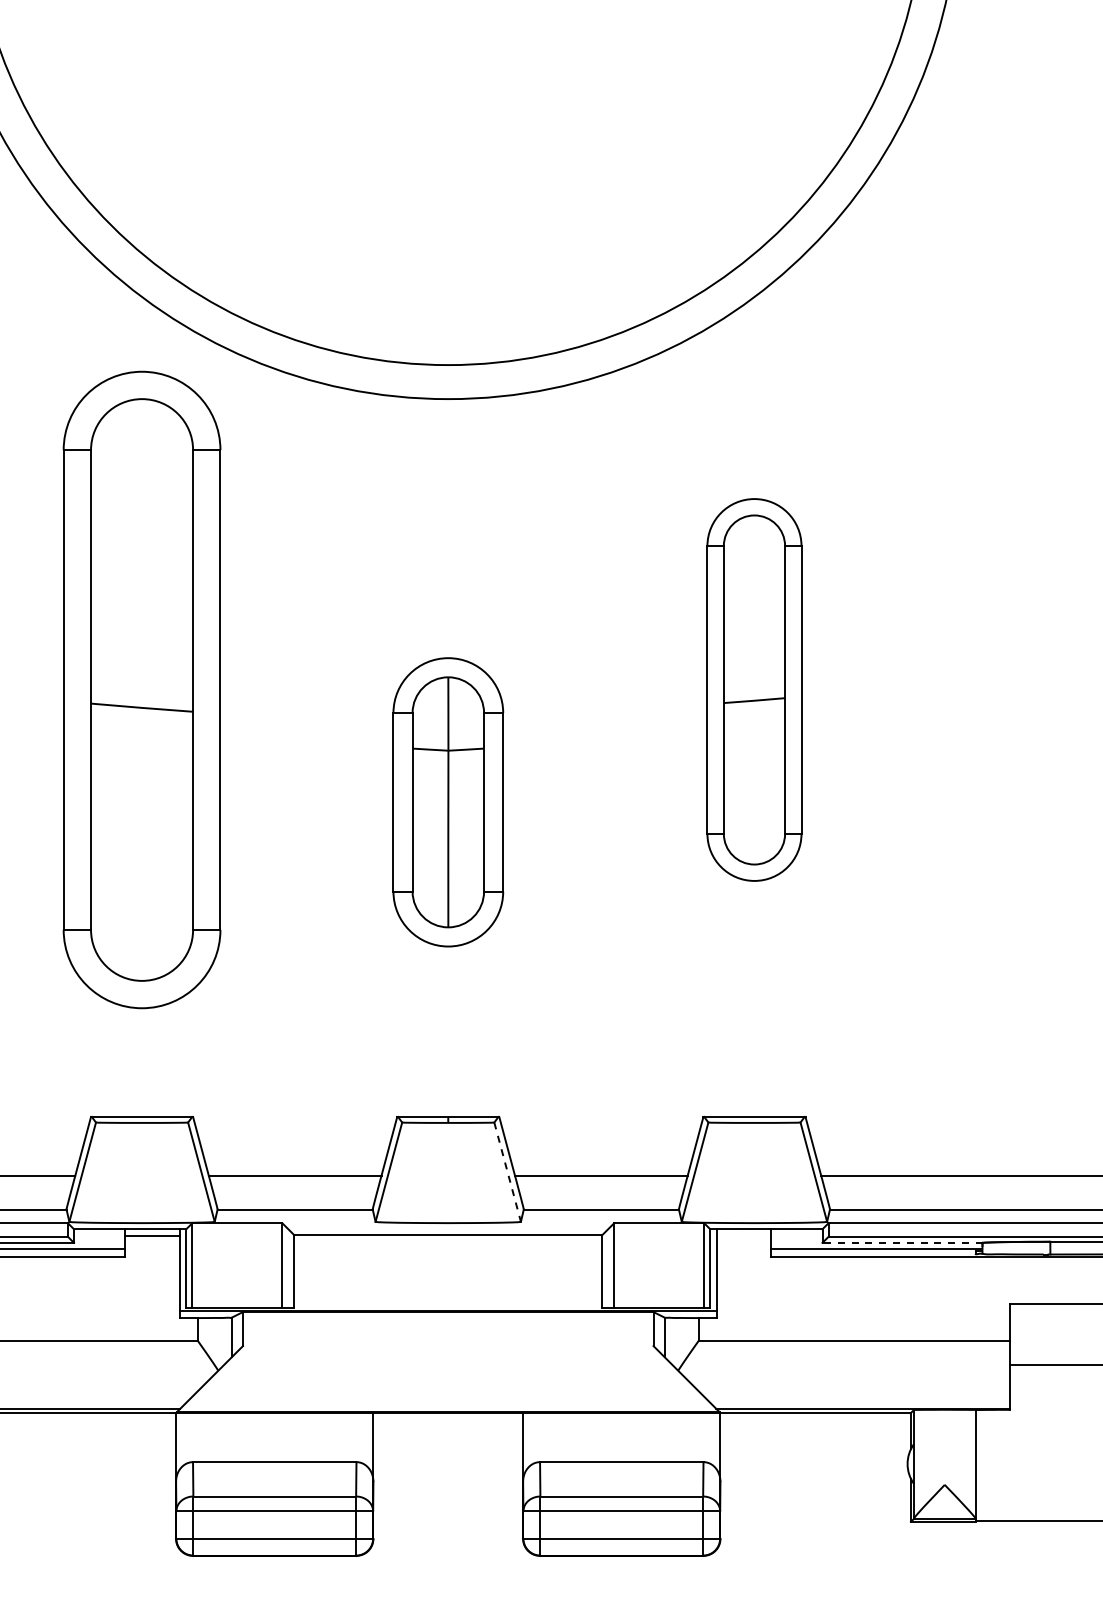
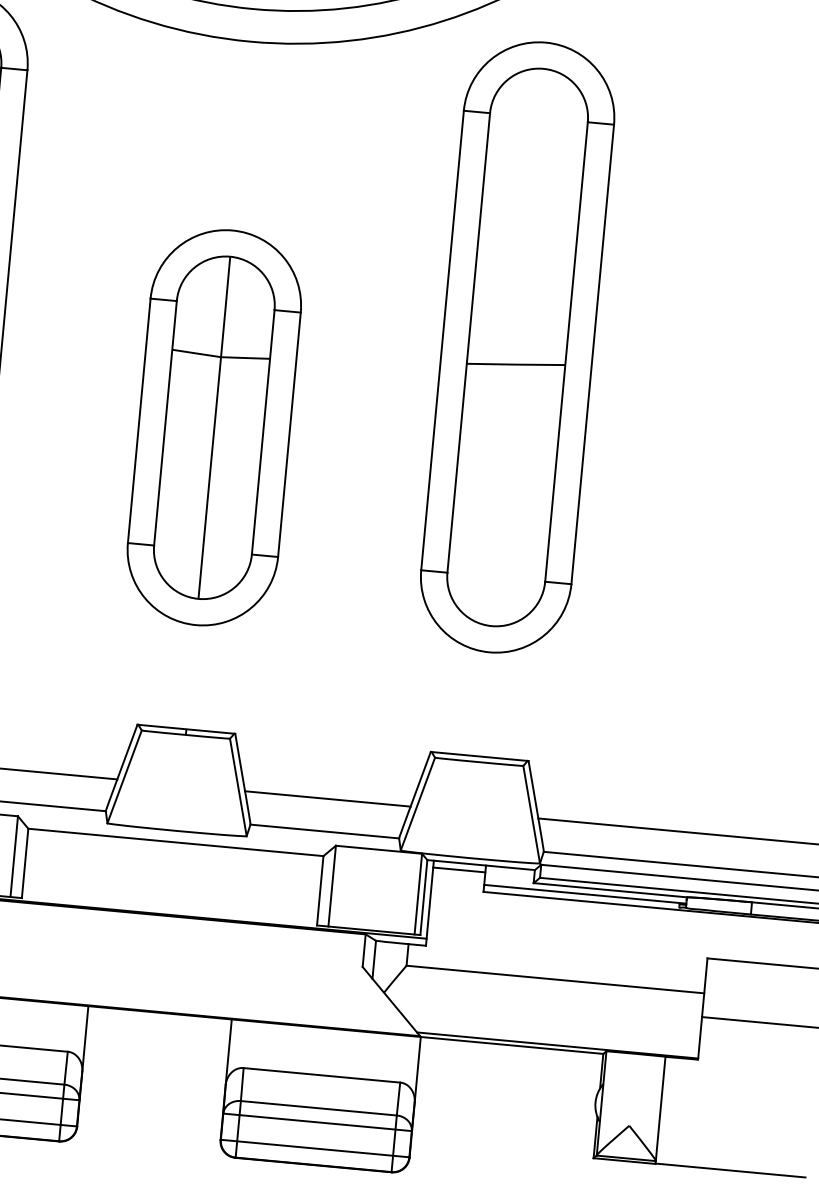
part: (754, 689) -> (517, 347), size x1.67
part: (448, 802) -> (214, 428), size x1.43
line: (507, 1172) -> (238, 787), dashed -> solid
line: (744, 1236) -> (459, 870), added
line: (902, 1242) -> (610, 889), dashed -> solid

